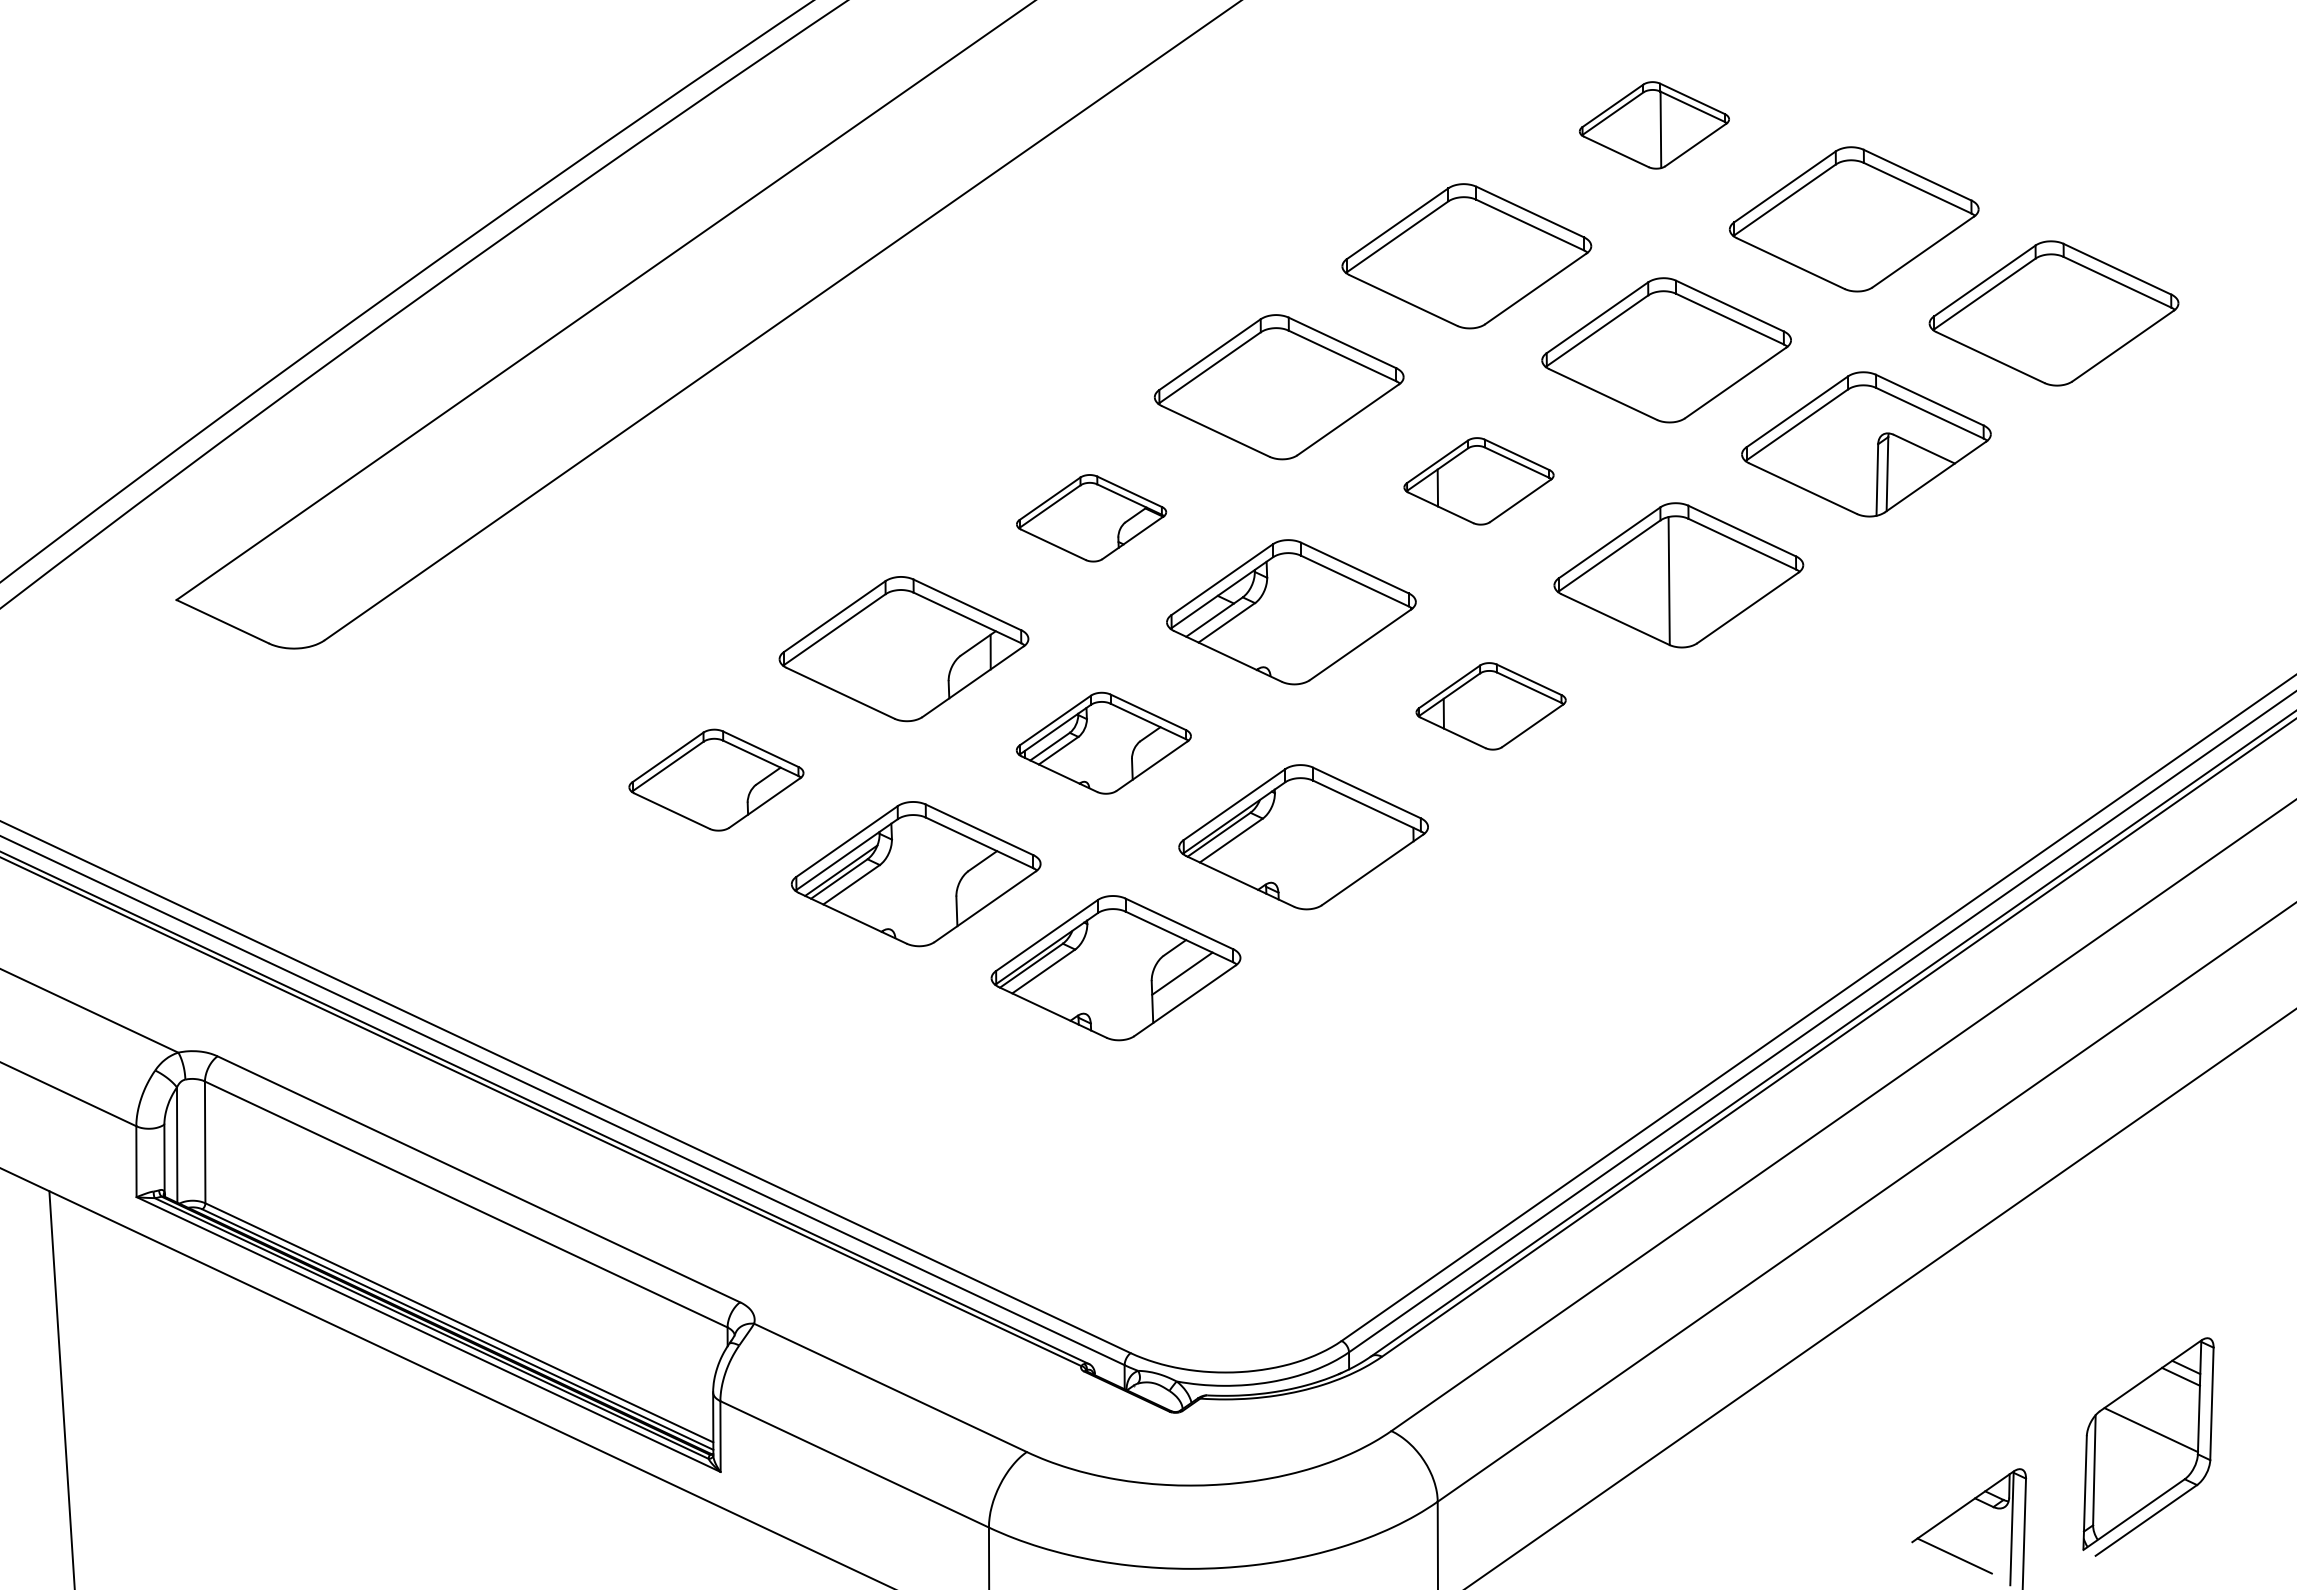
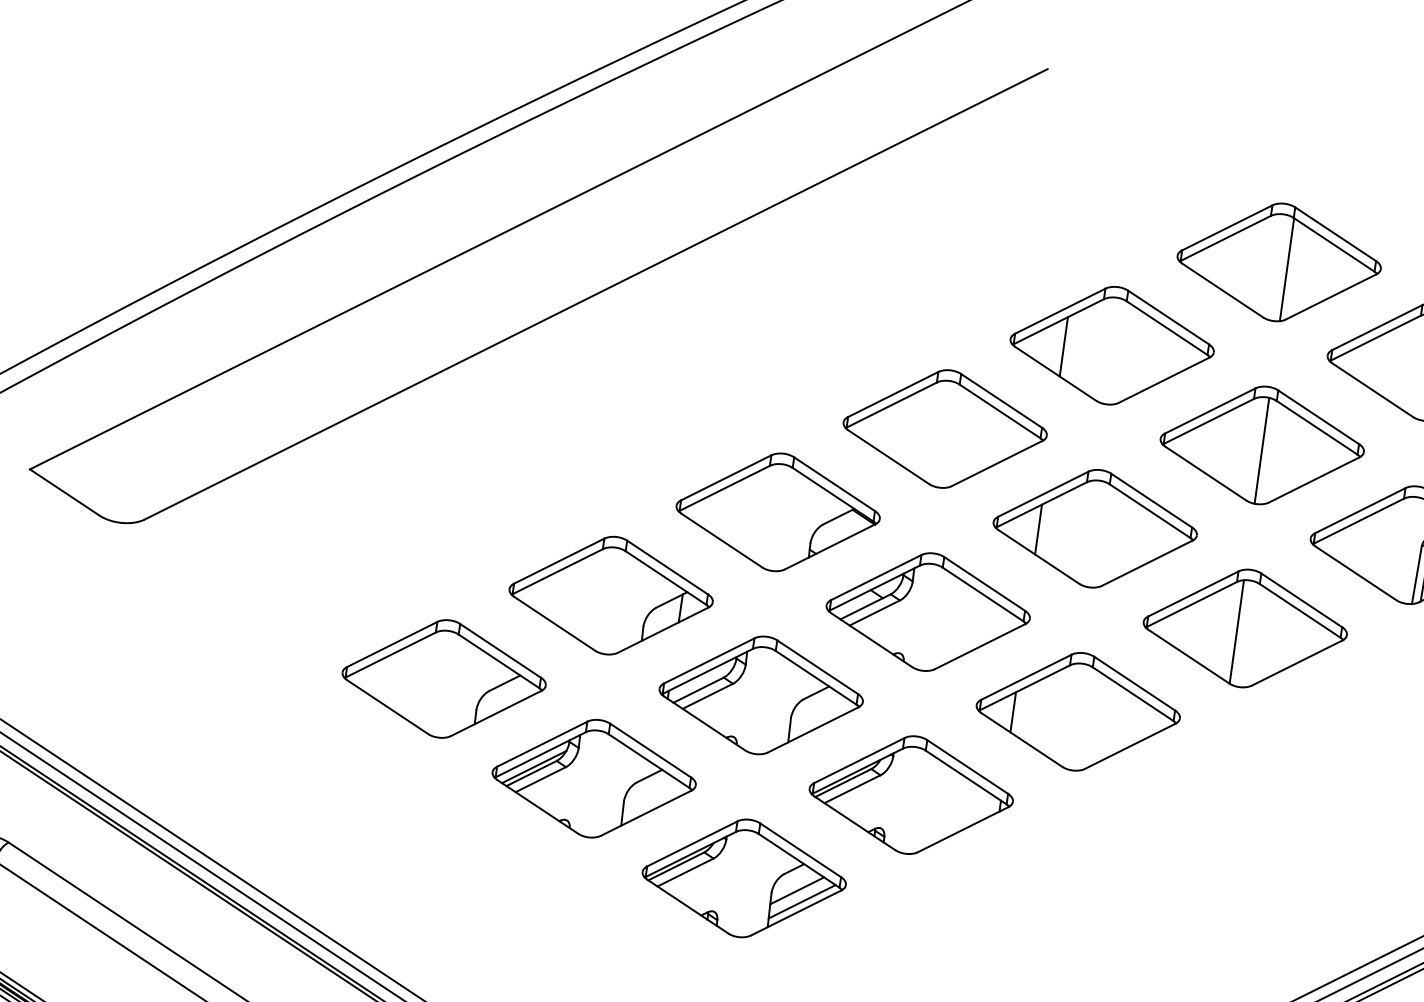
part: (1654, 125) -> (1279, 262), size x1.67
line: (1408, 266) -> (1063, 347), added
line: (1666, 356) -> (1261, 450), added
part: (1478, 481) -> (1094, 528), size x1.67
part: (1091, 518) -> (778, 512), size x1.67
part: (1490, 706) -> (1077, 711), size x1.67
part: (1103, 743) -> (760, 695), size x1.43
part: (716, 780) -> (444, 679), size x1.43
line: (1190, 985) -> (802, 901), added

